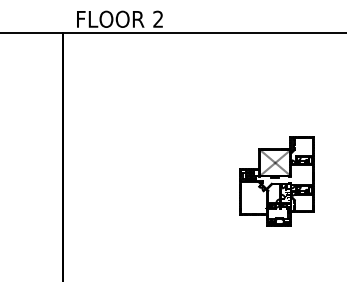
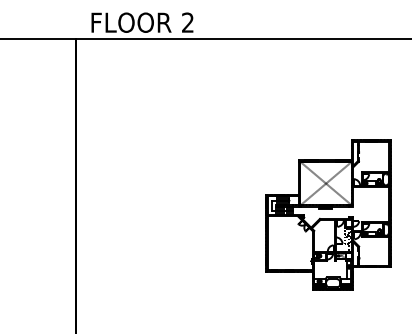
part: (276, 181) -> (328, 214), size x1.43

